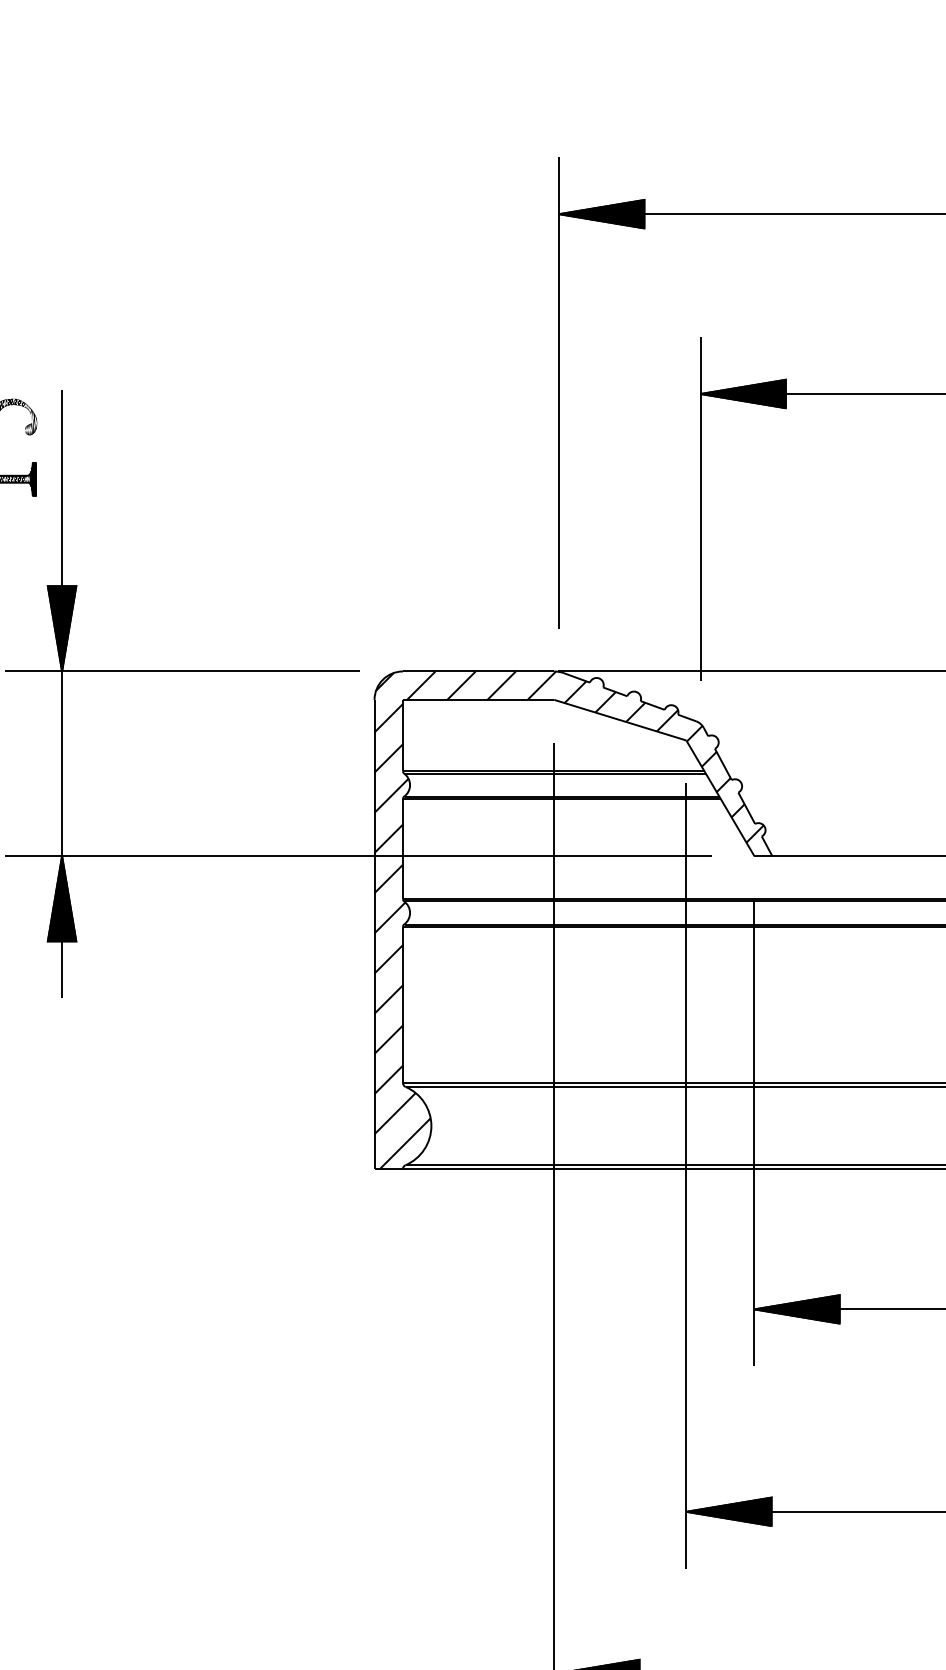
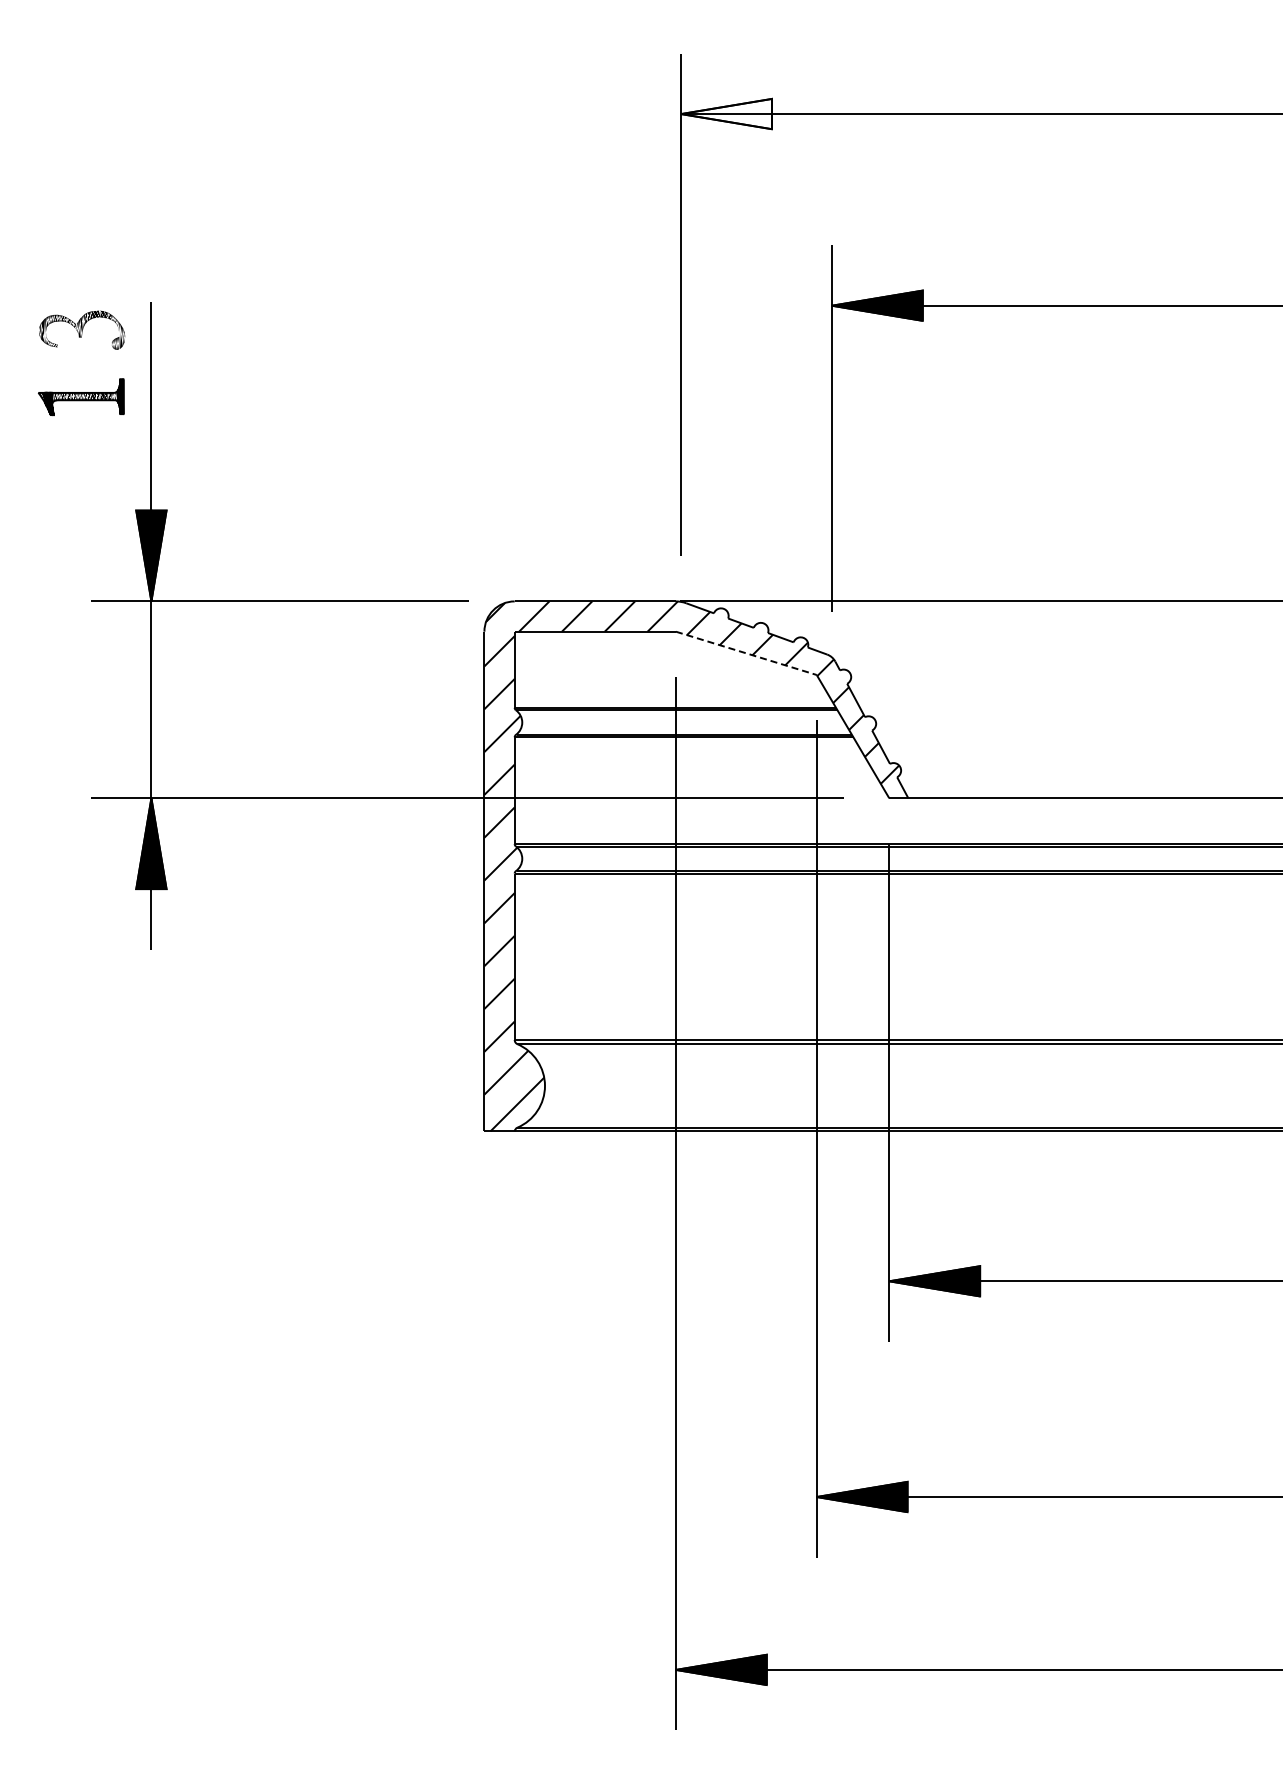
fill: (601, 213) -> (726, 113), removed
line: (620, 720) -> (746, 653), solid -> dashed

